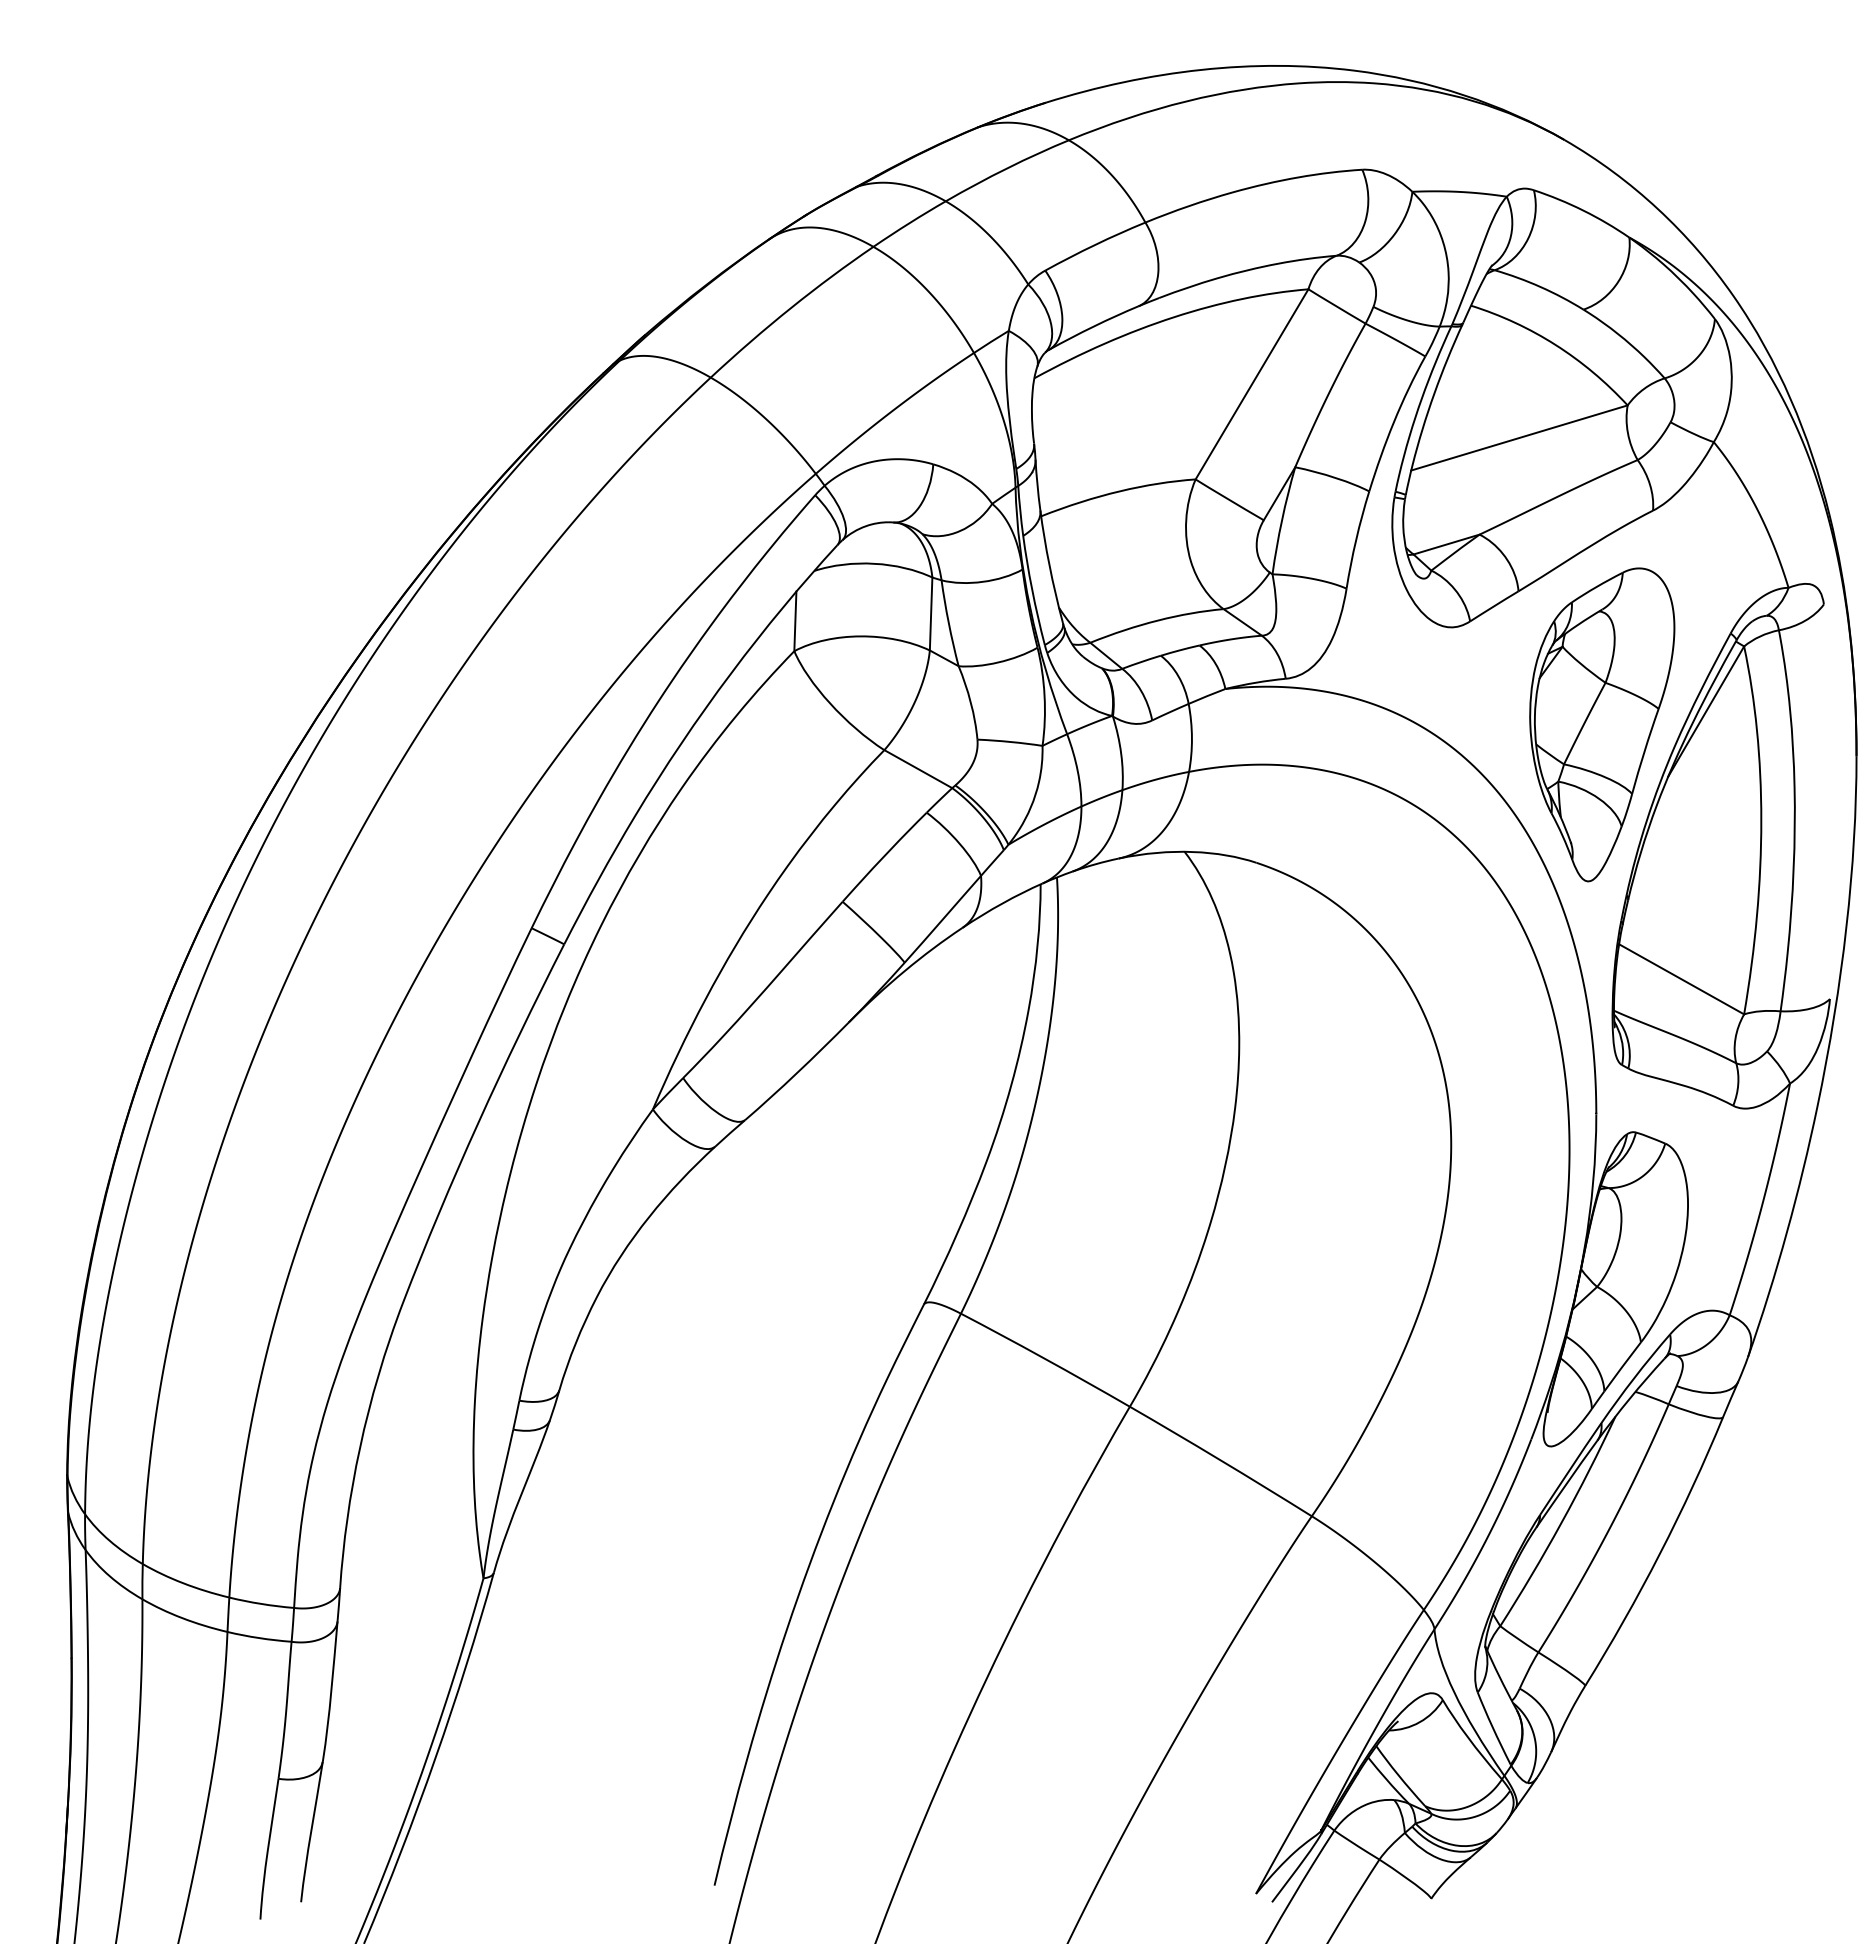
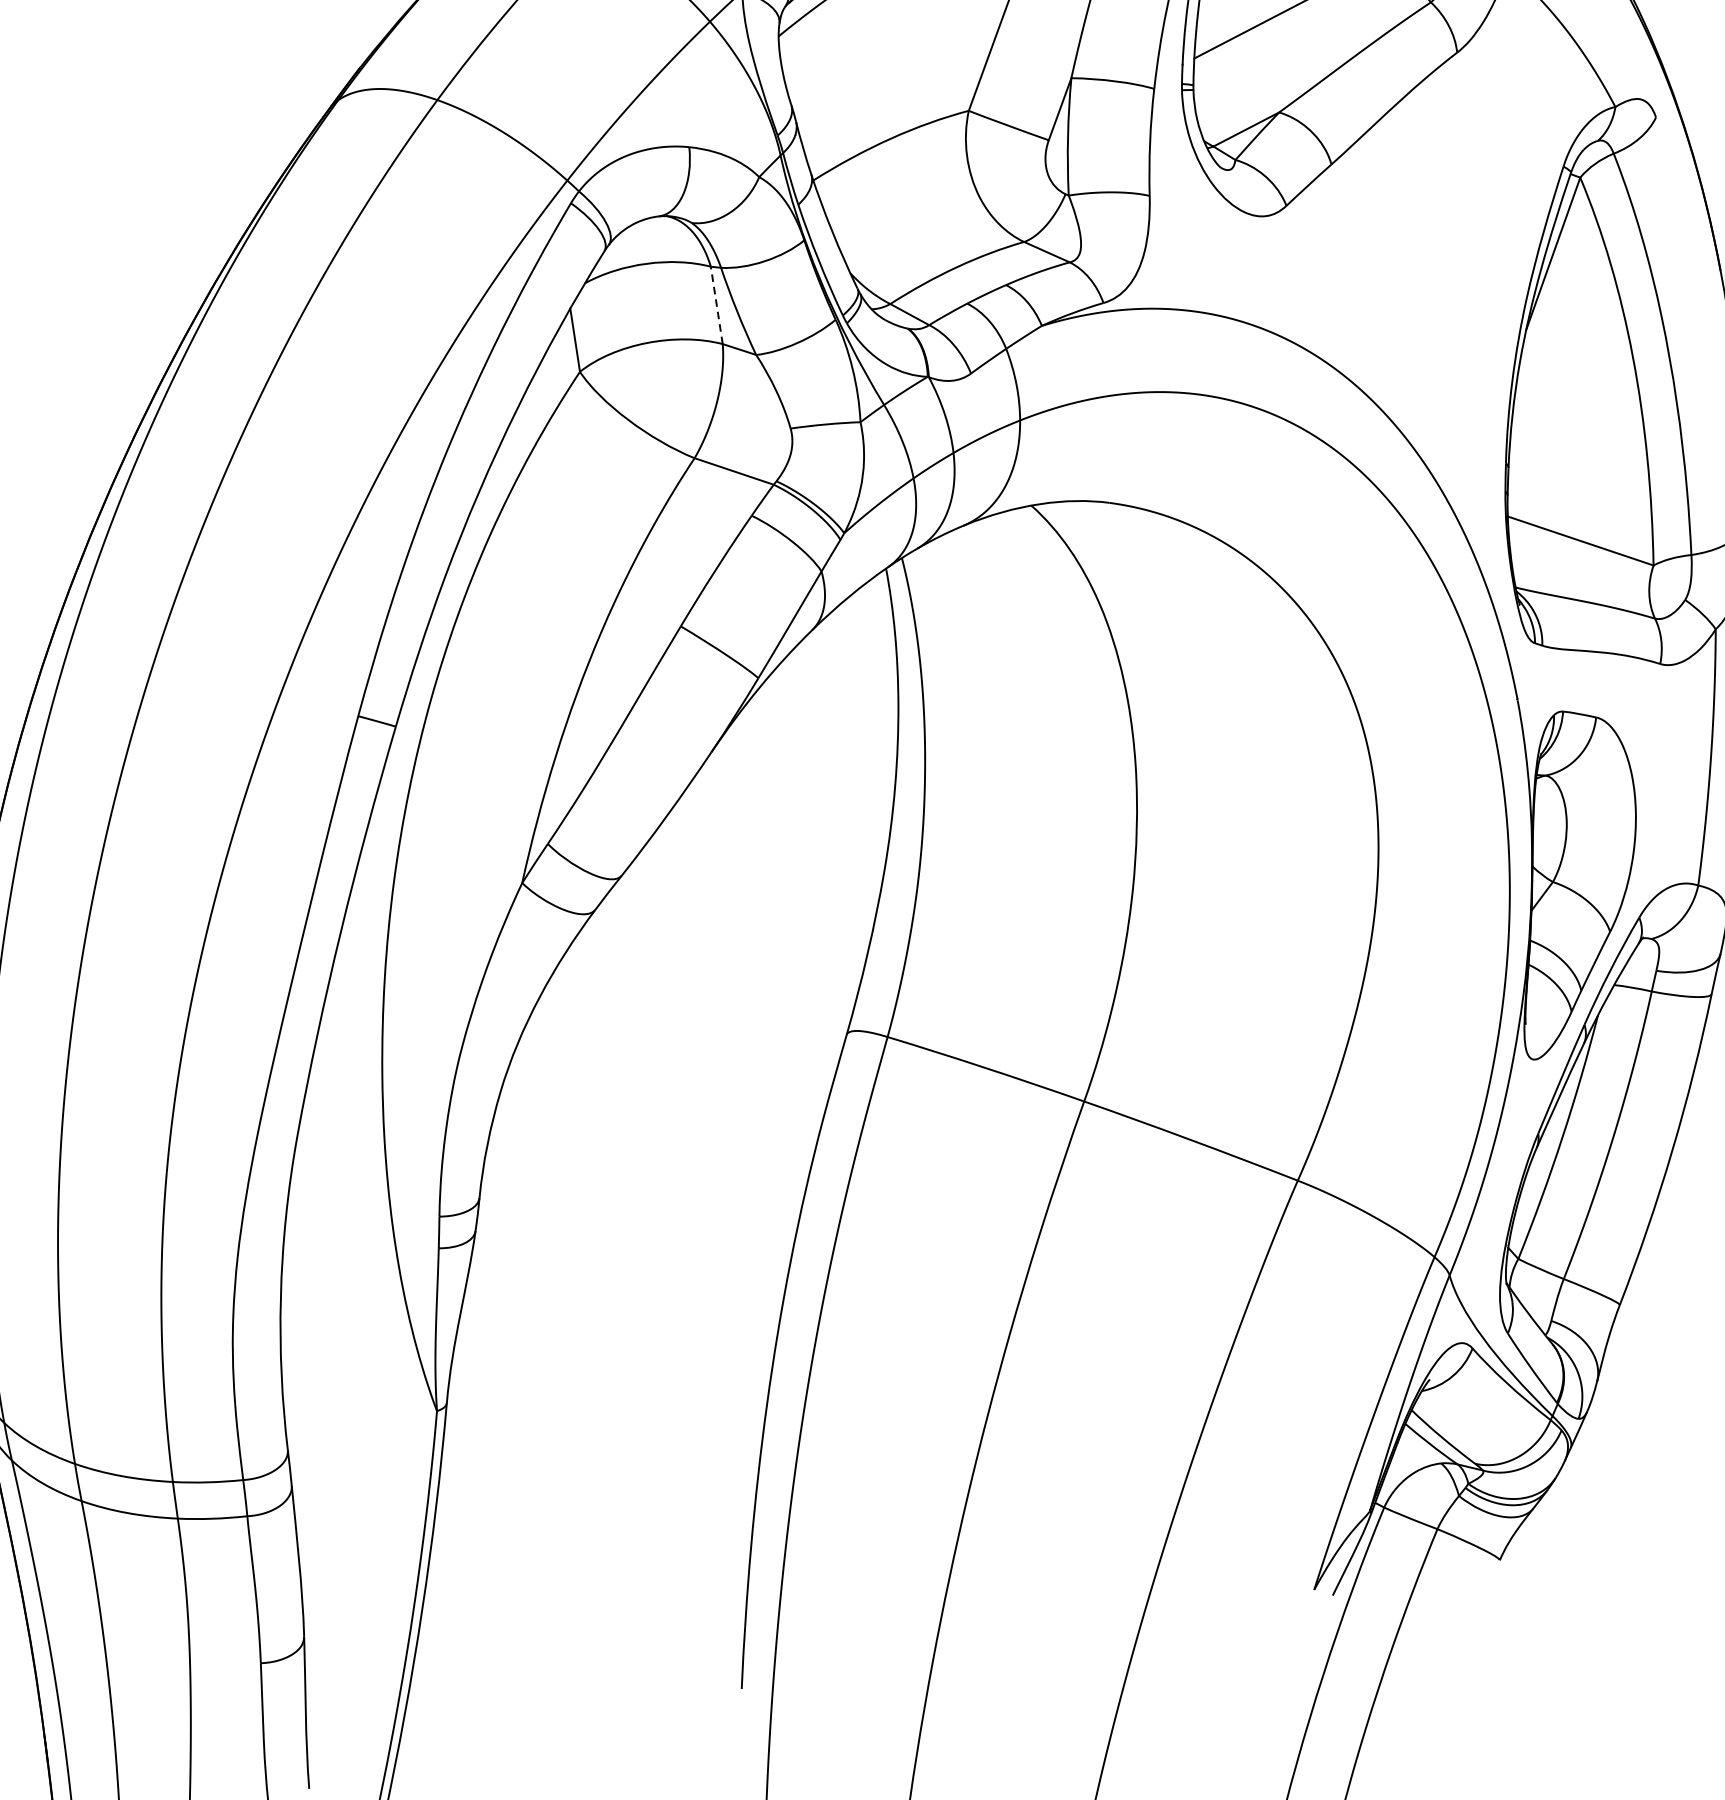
line: (931, 613) -> (717, 304), solid -> dashed
part: (1602, 724) -> (1446, 288), removed

